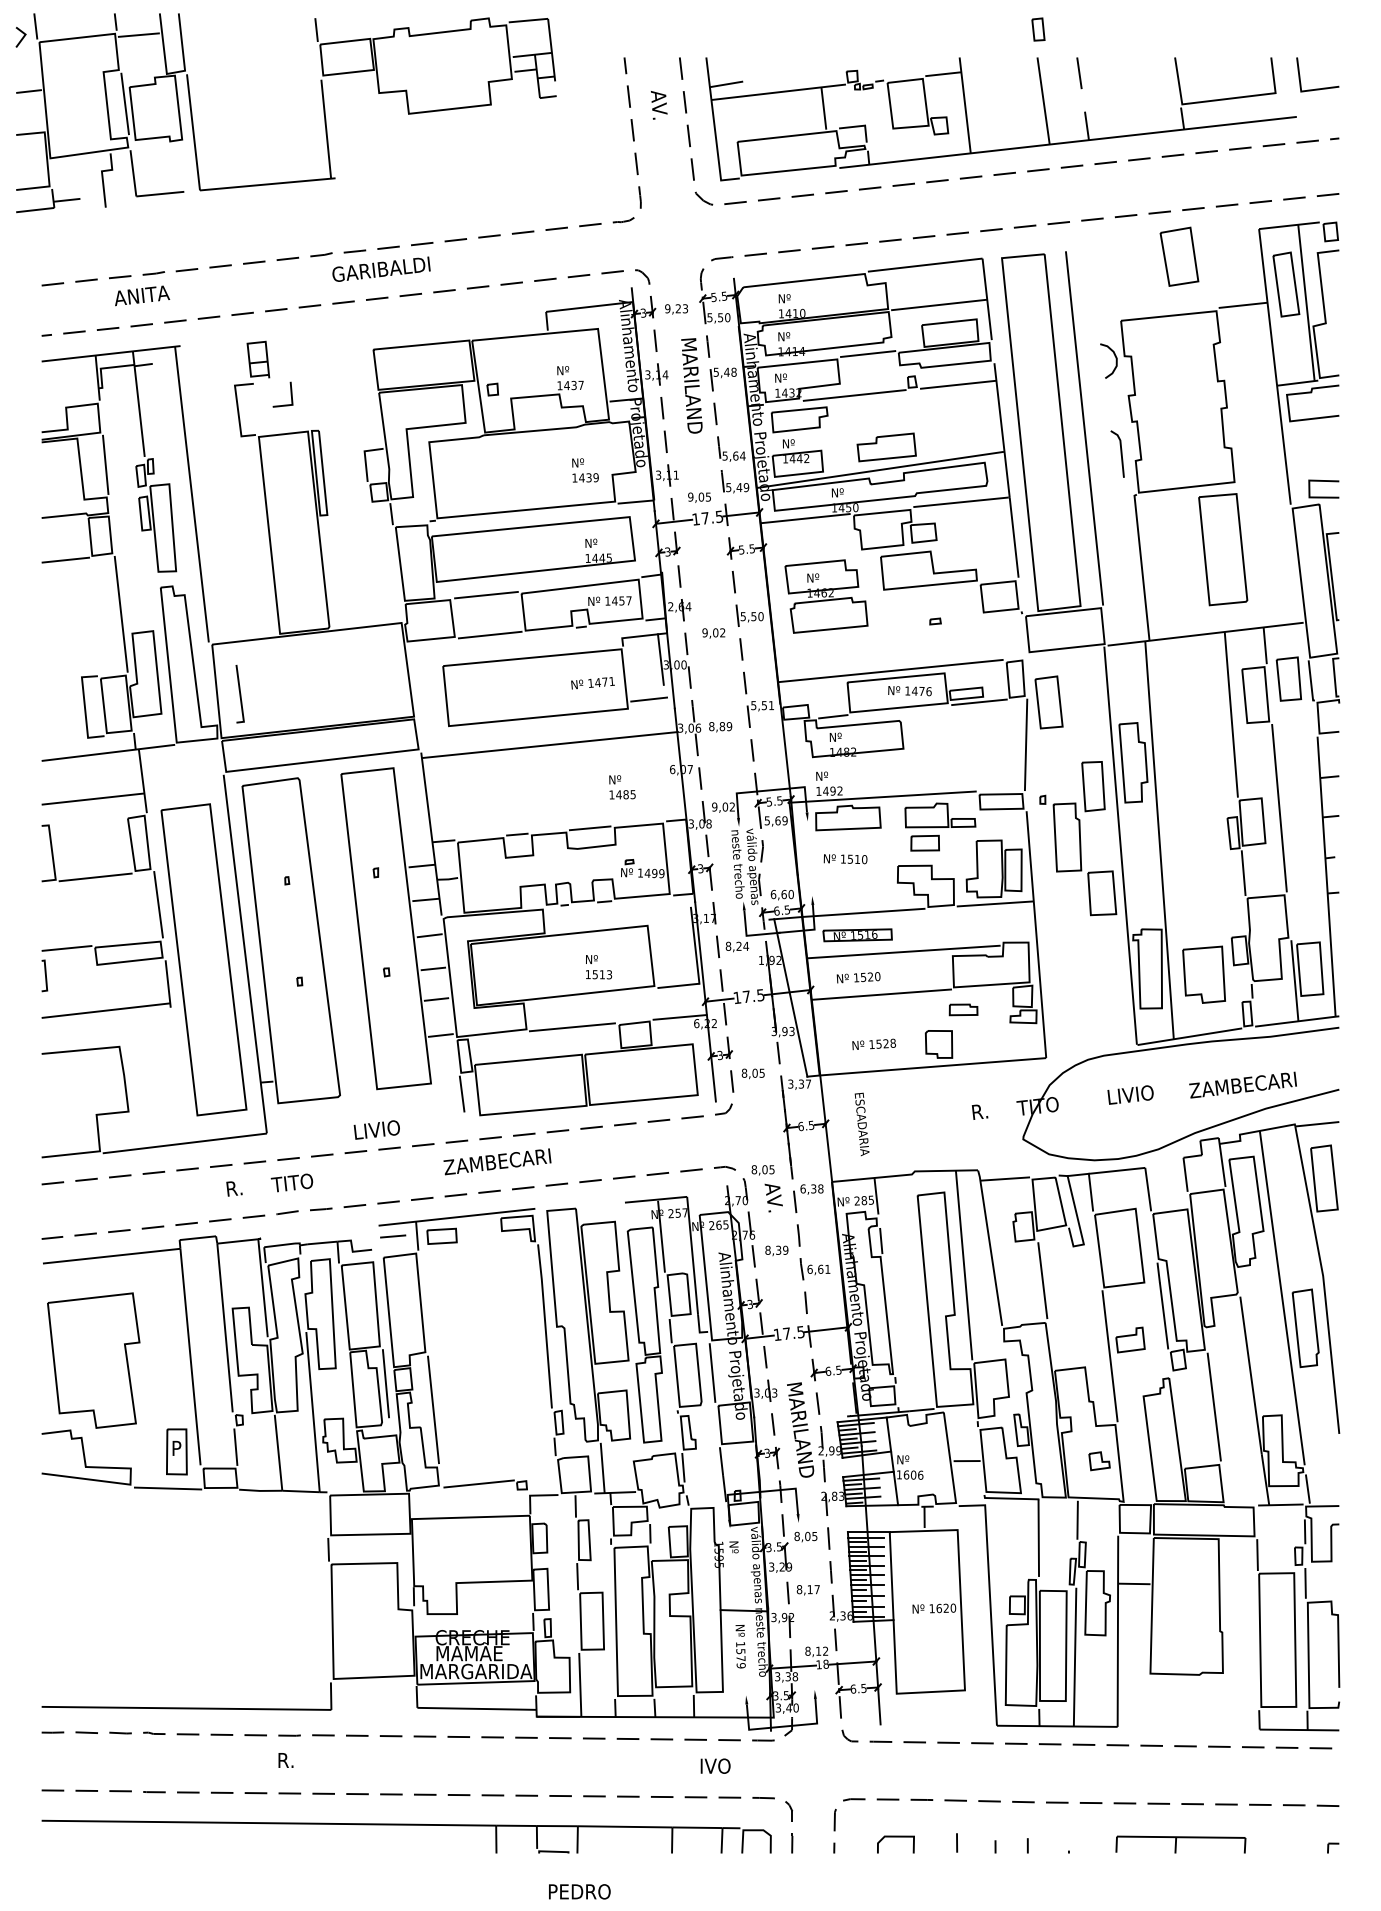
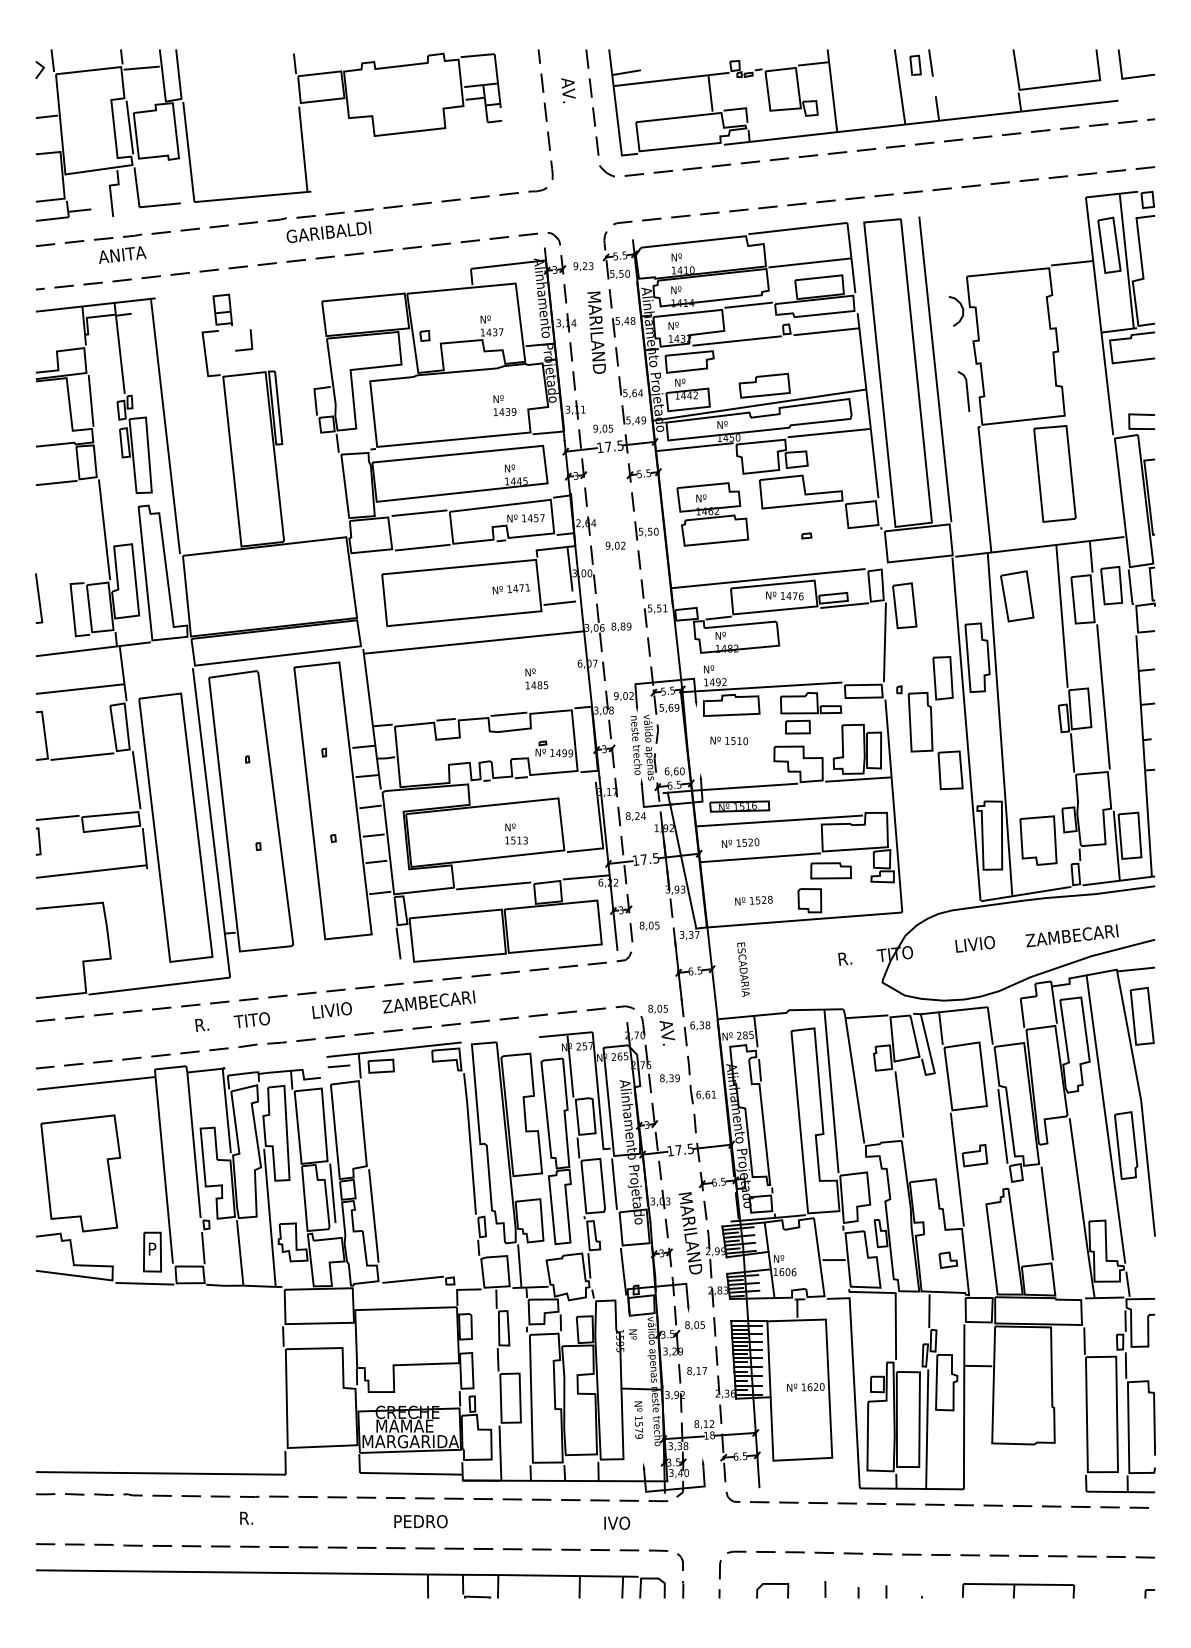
part: (1038, 28) -> (915, 64), moved
part: (322, 110) -> (300, 133), moved
part: (1179, 256) -> (1017, 596), moved
line: (240, 694) -> (39, 598), moved
part: (962, 1009) -> (830, 870), size x1.67
text: (376, 1129) -> (331, 1010), moved
text: (579, 1891) -> (420, 1521), moved

